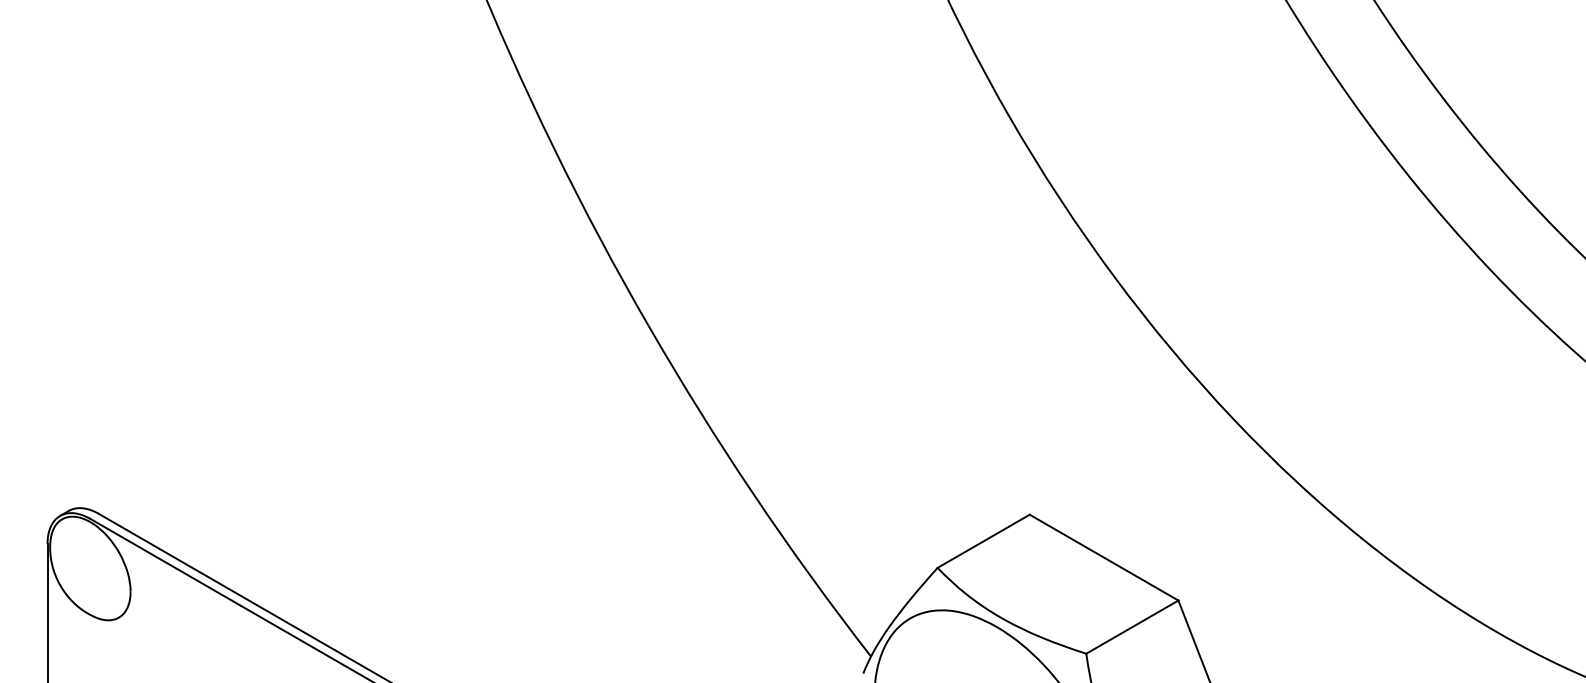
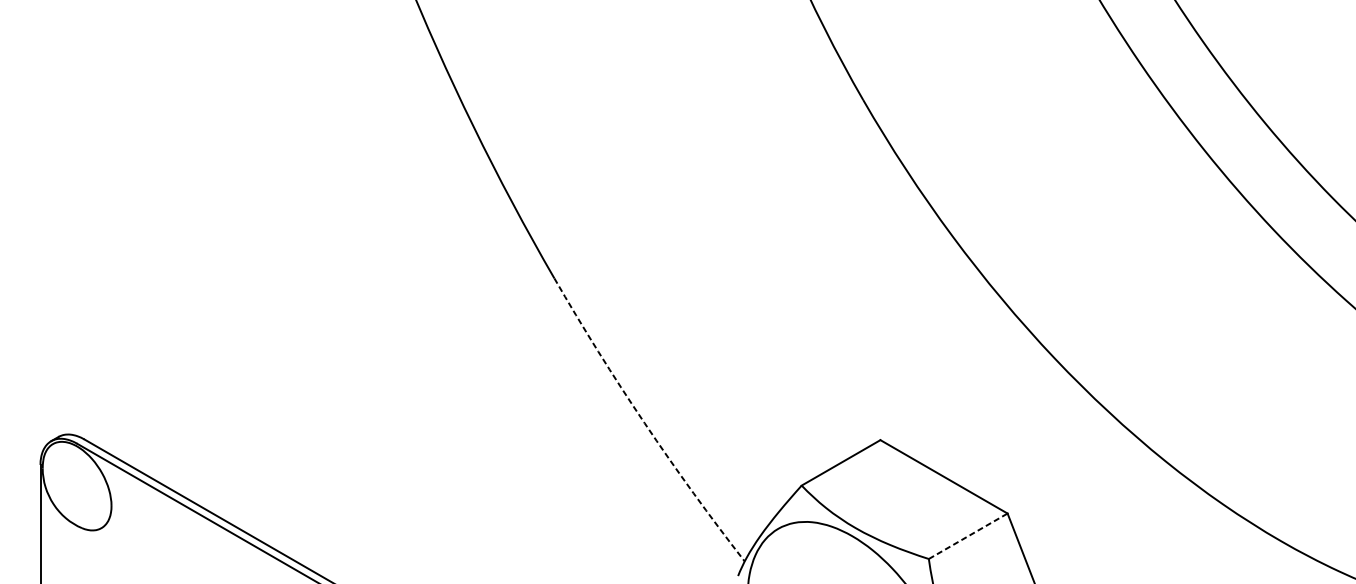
arc: (754, 494) -> (645, 422), solid -> dashed
line: (1132, 626) -> (968, 535), solid -> dashed

